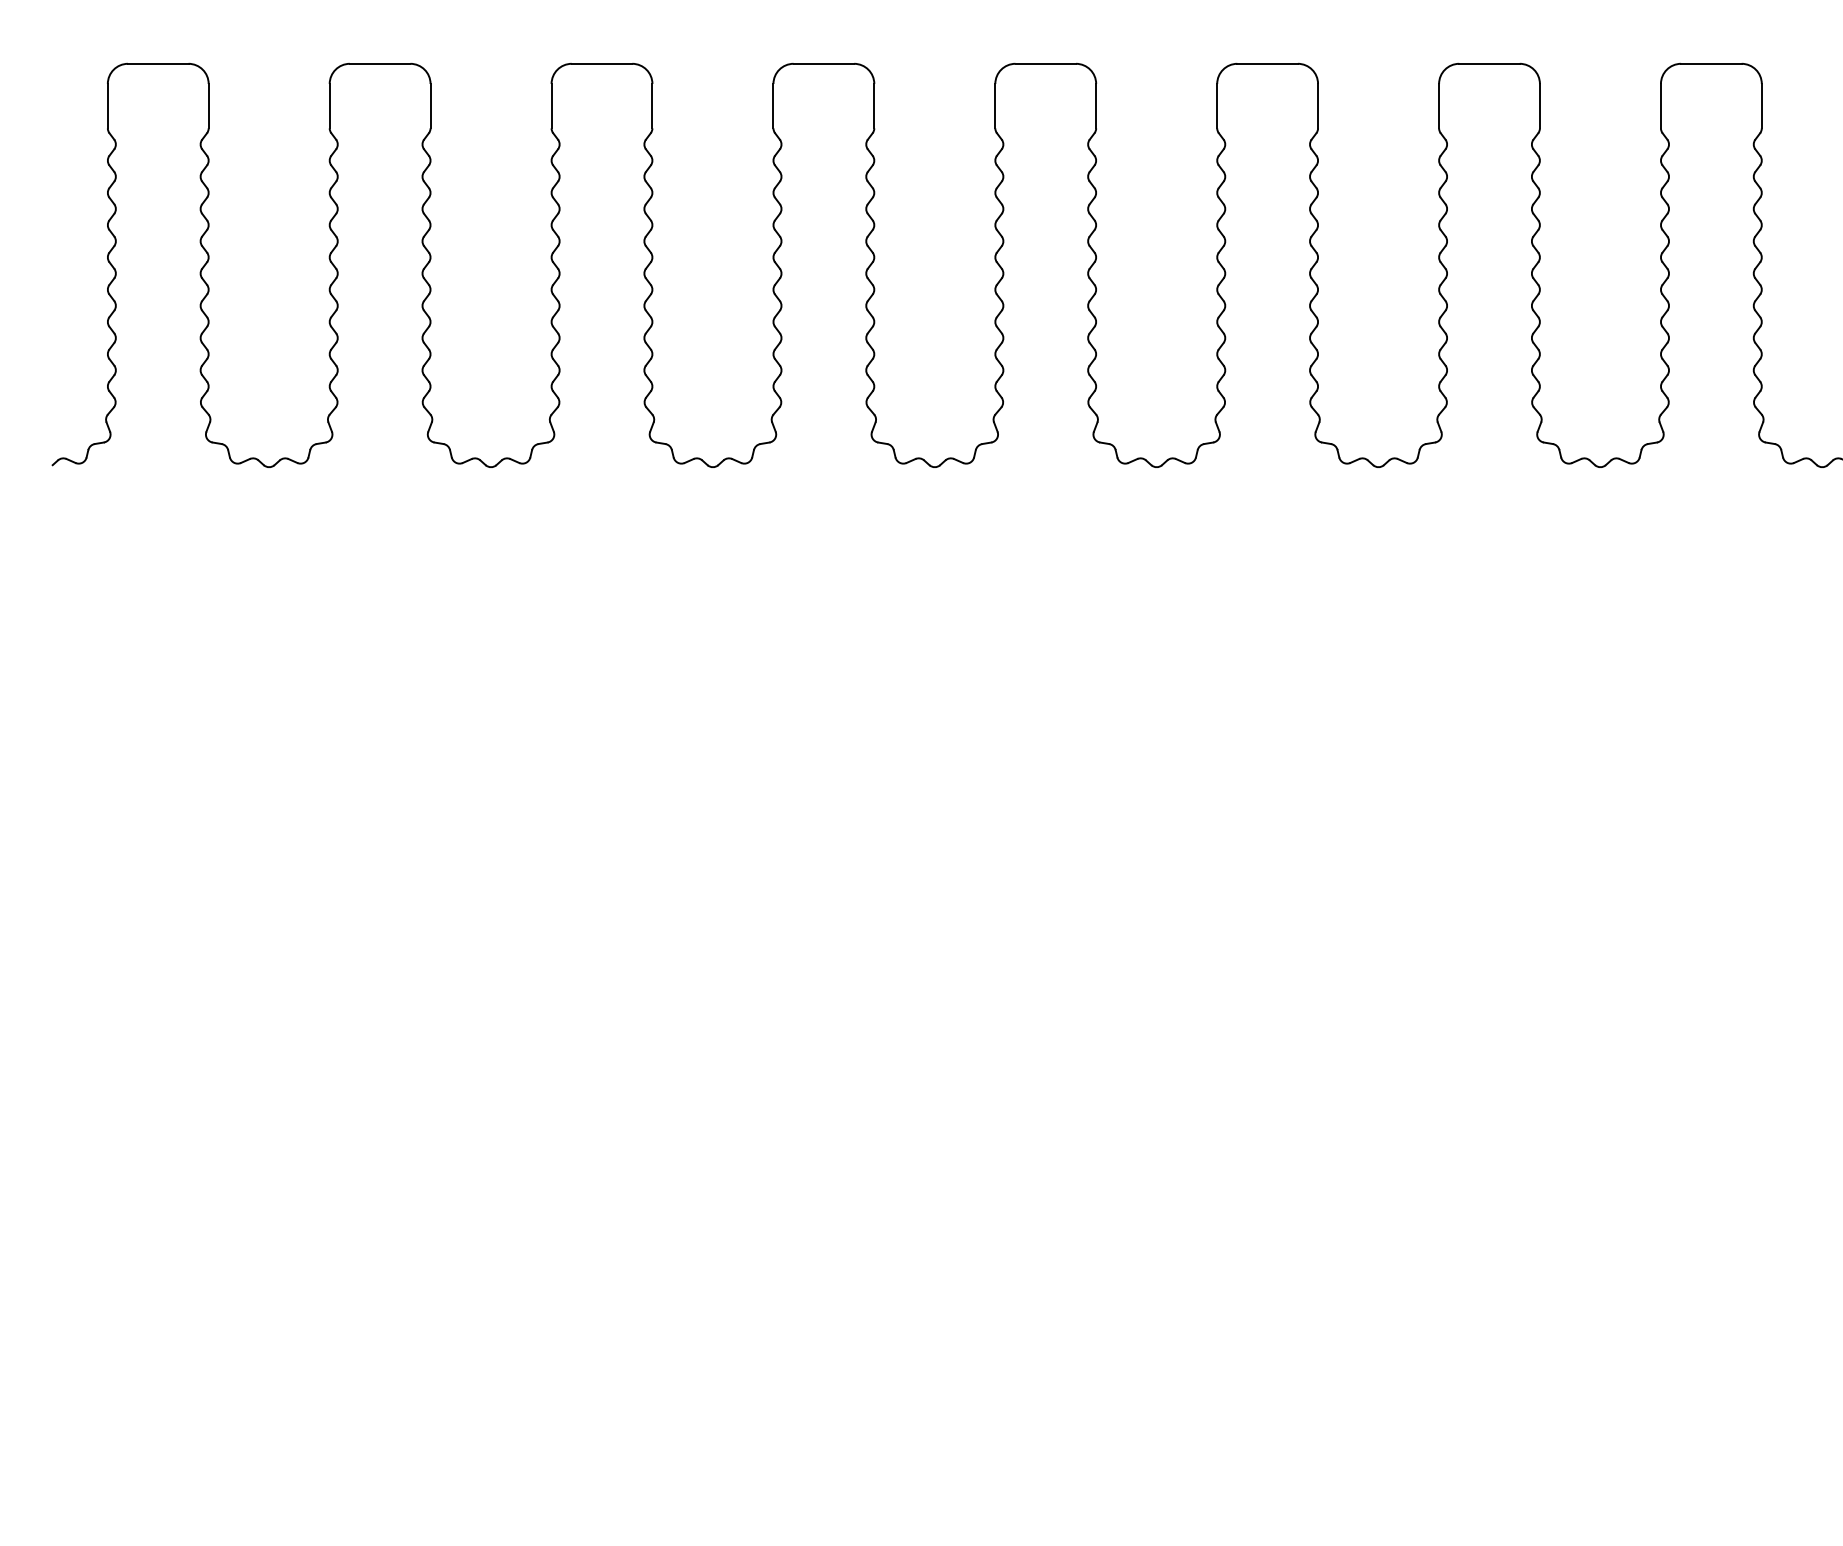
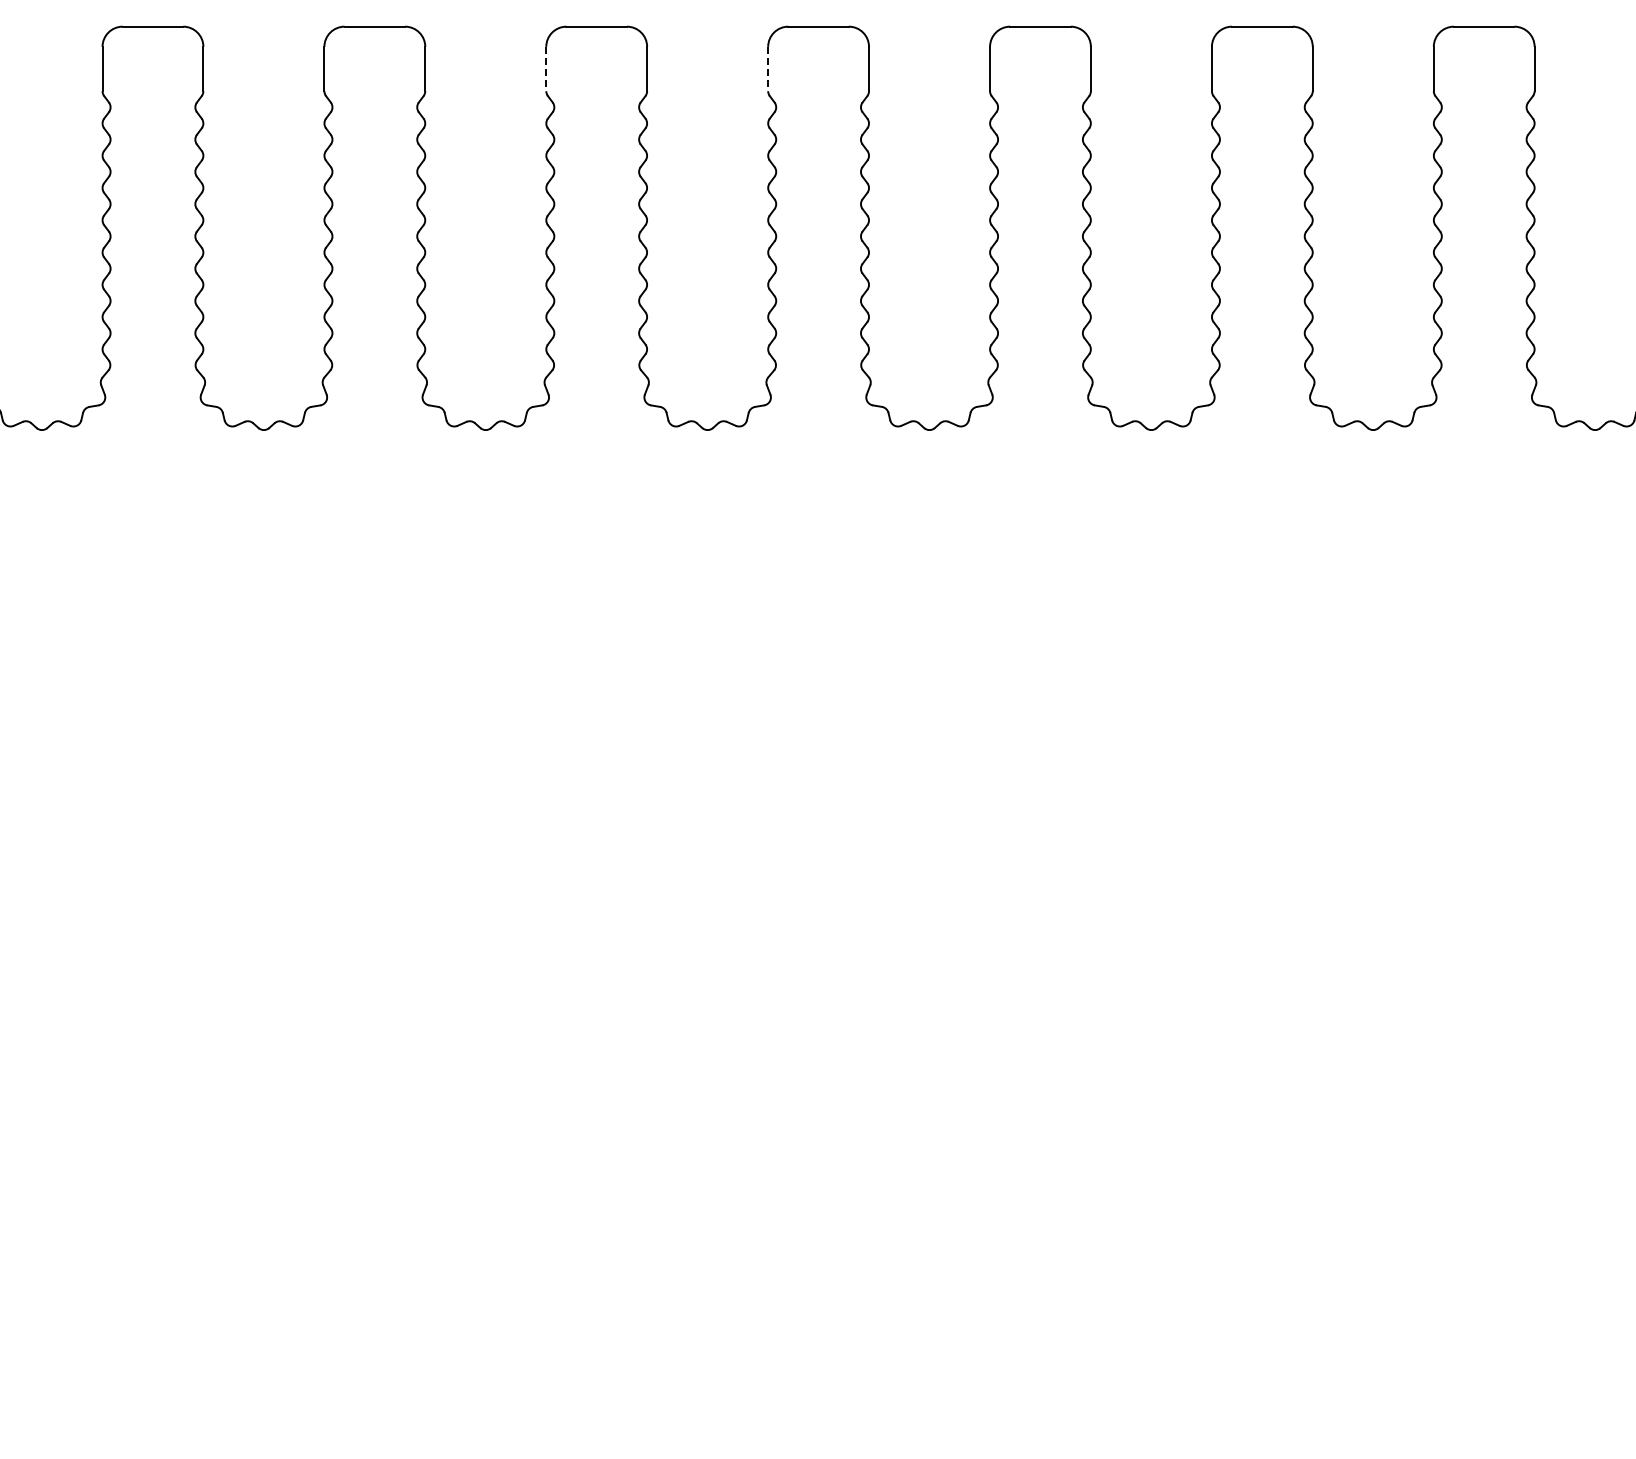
line: (773, 106) -> (546, 69), solid -> dashed
line: (995, 106) -> (768, 69), solid -> dashed

